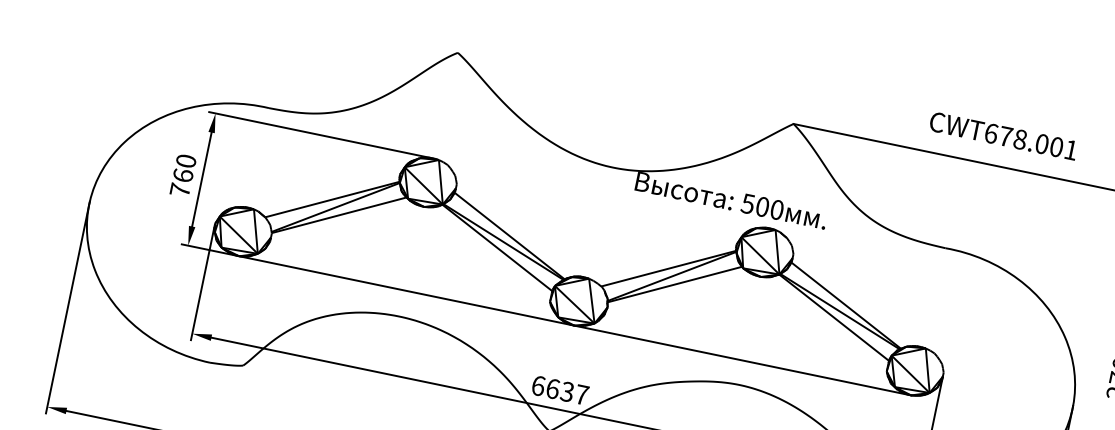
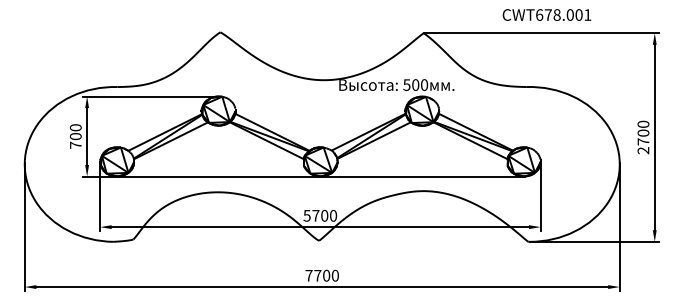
text: (182, 175) -> (75, 136), 760 -> 700
text: (560, 389) -> (320, 215), 6637 -> 5700

